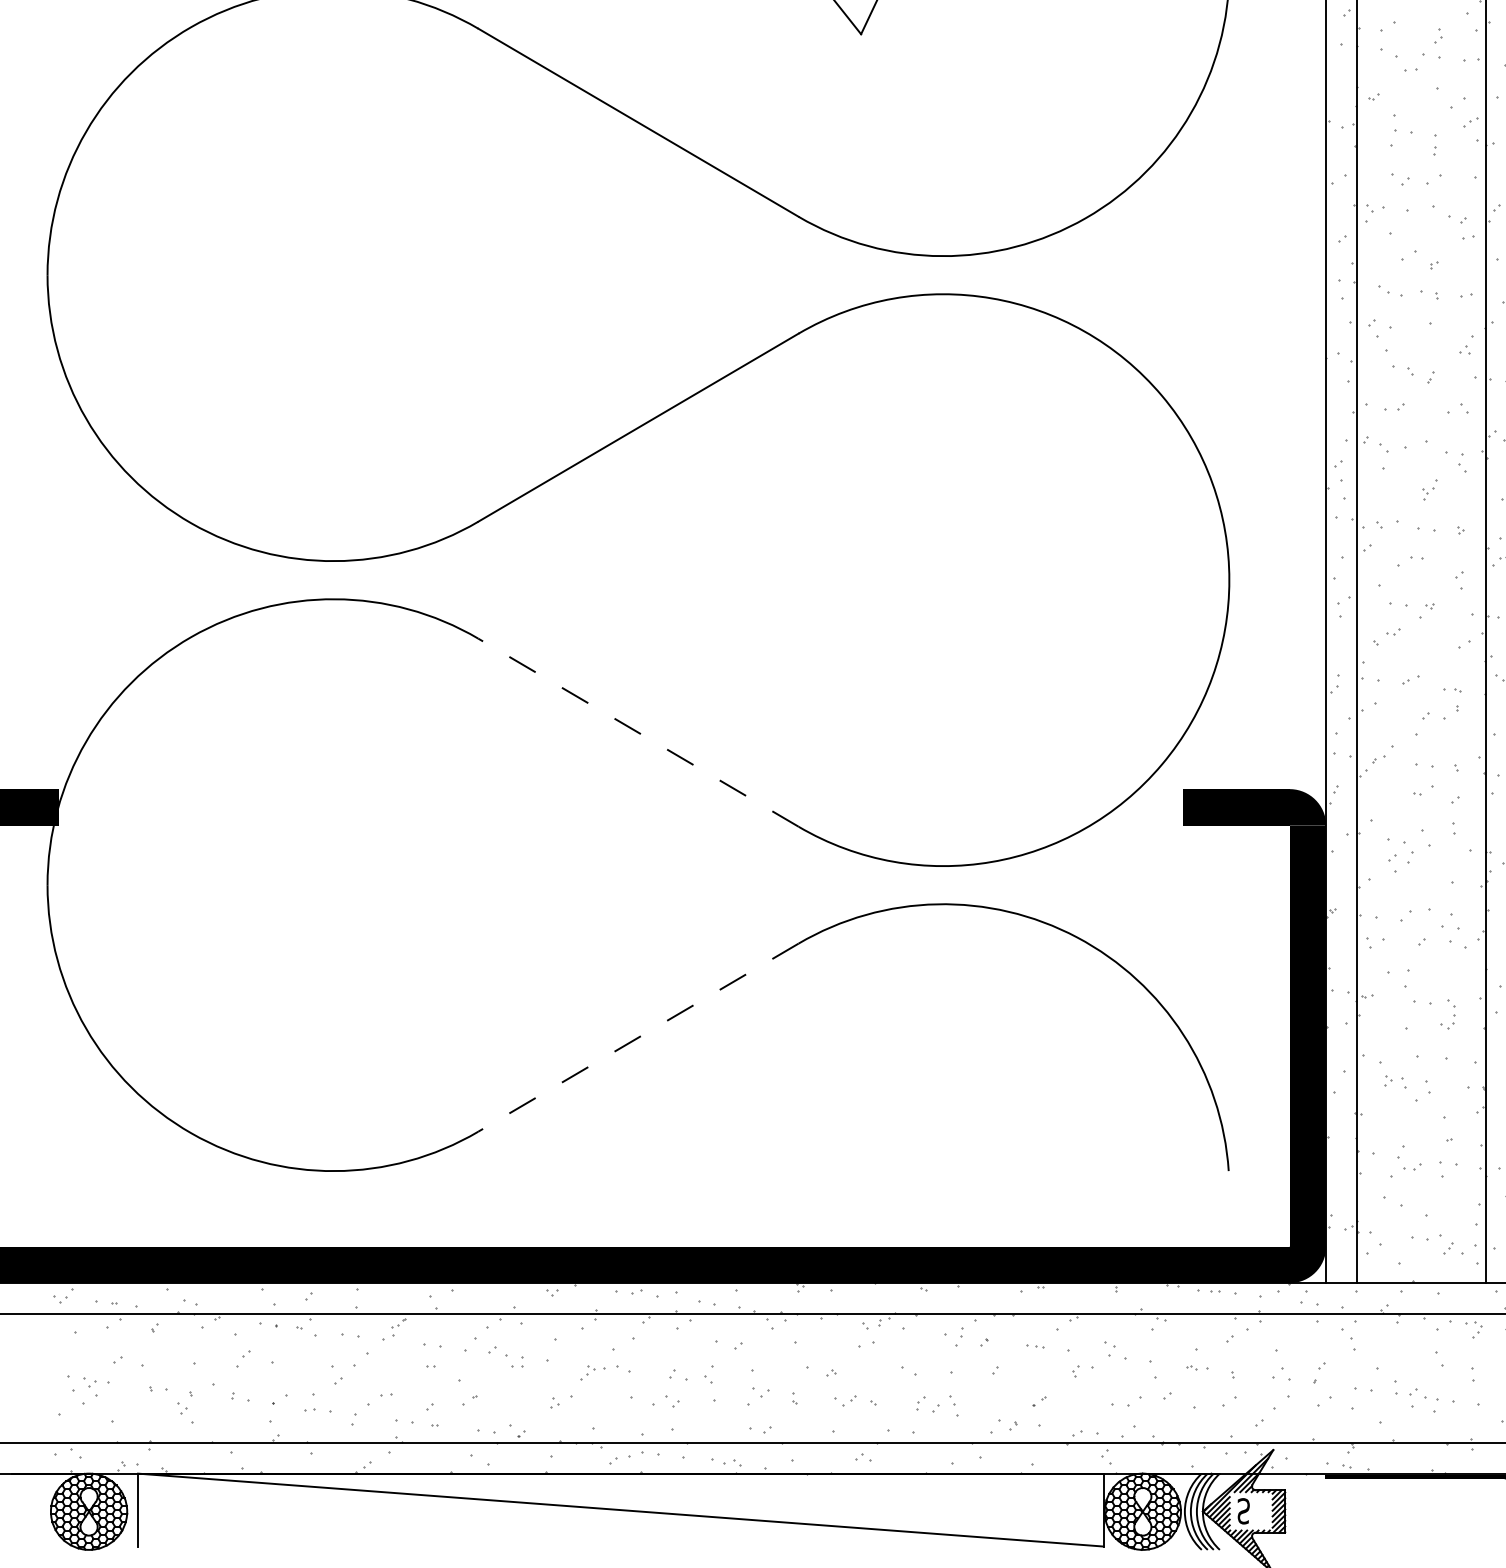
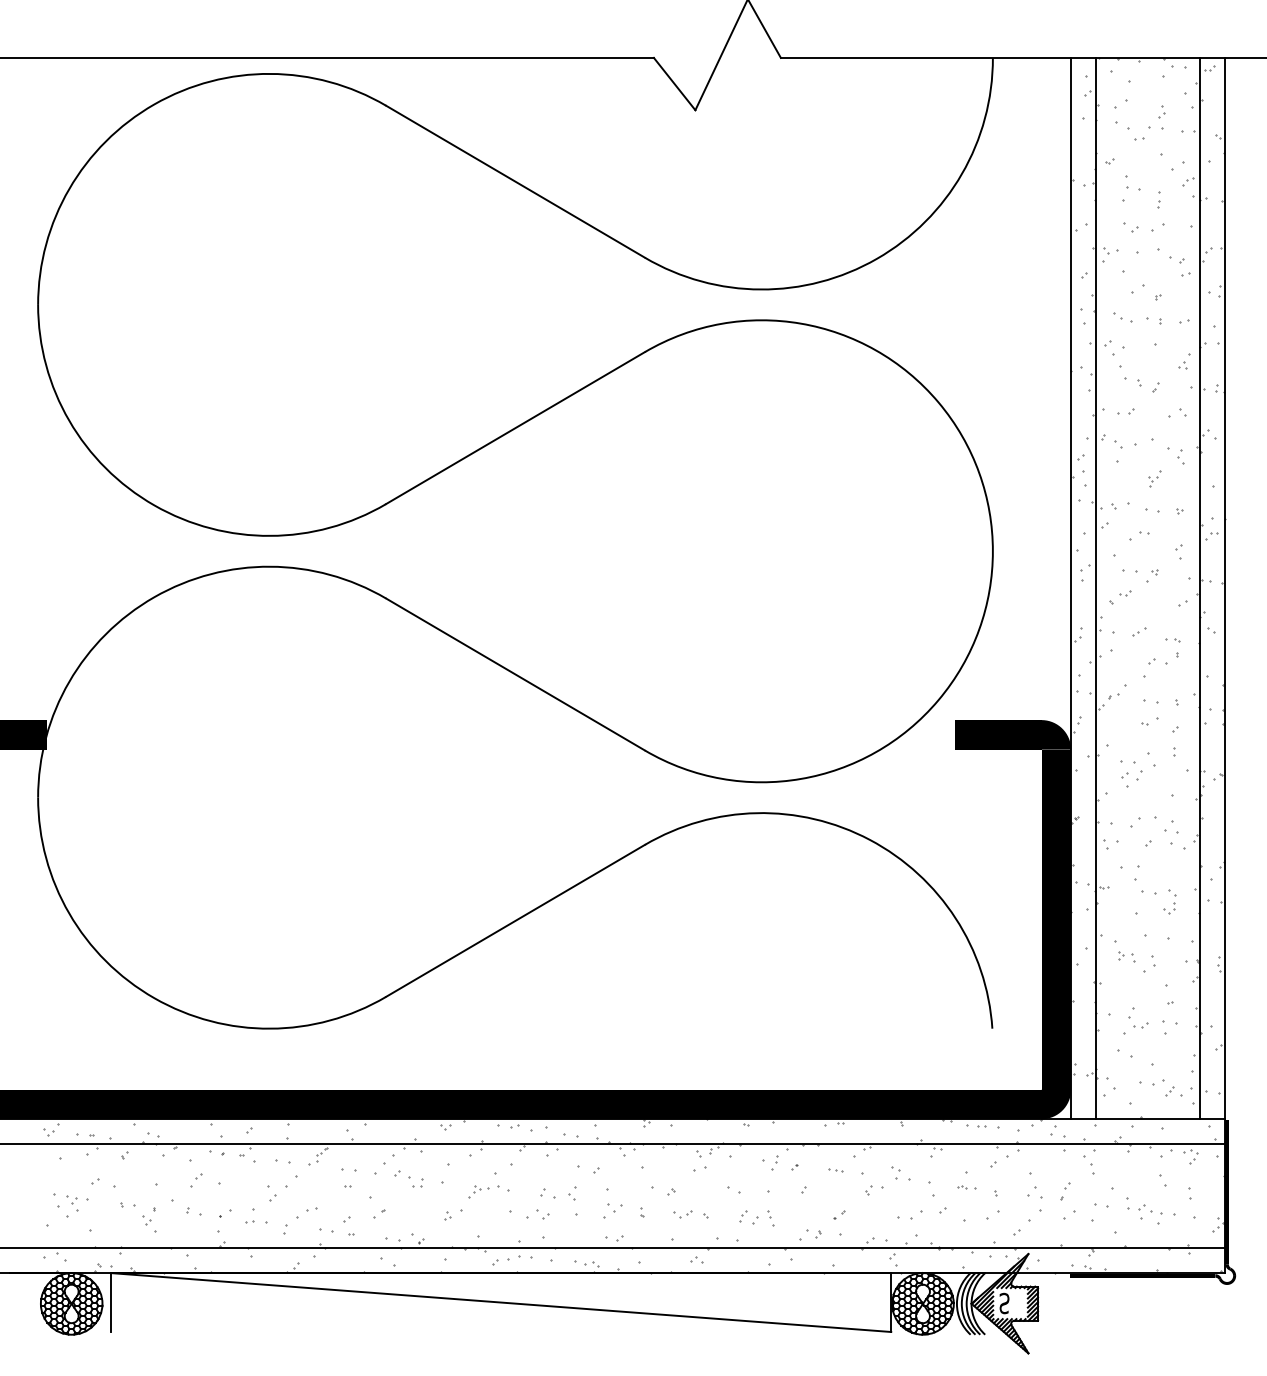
line: (638, 732) -> (515, 674), dashed -> solid
line: (638, 1038) -> (515, 921), dashed -> solid

